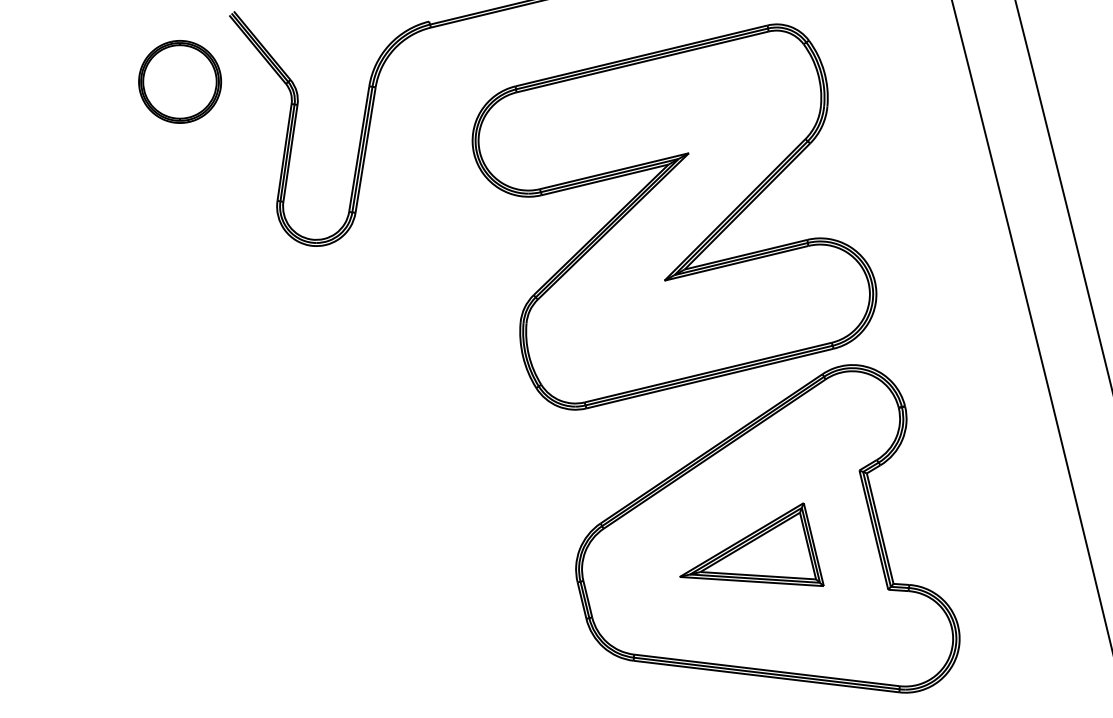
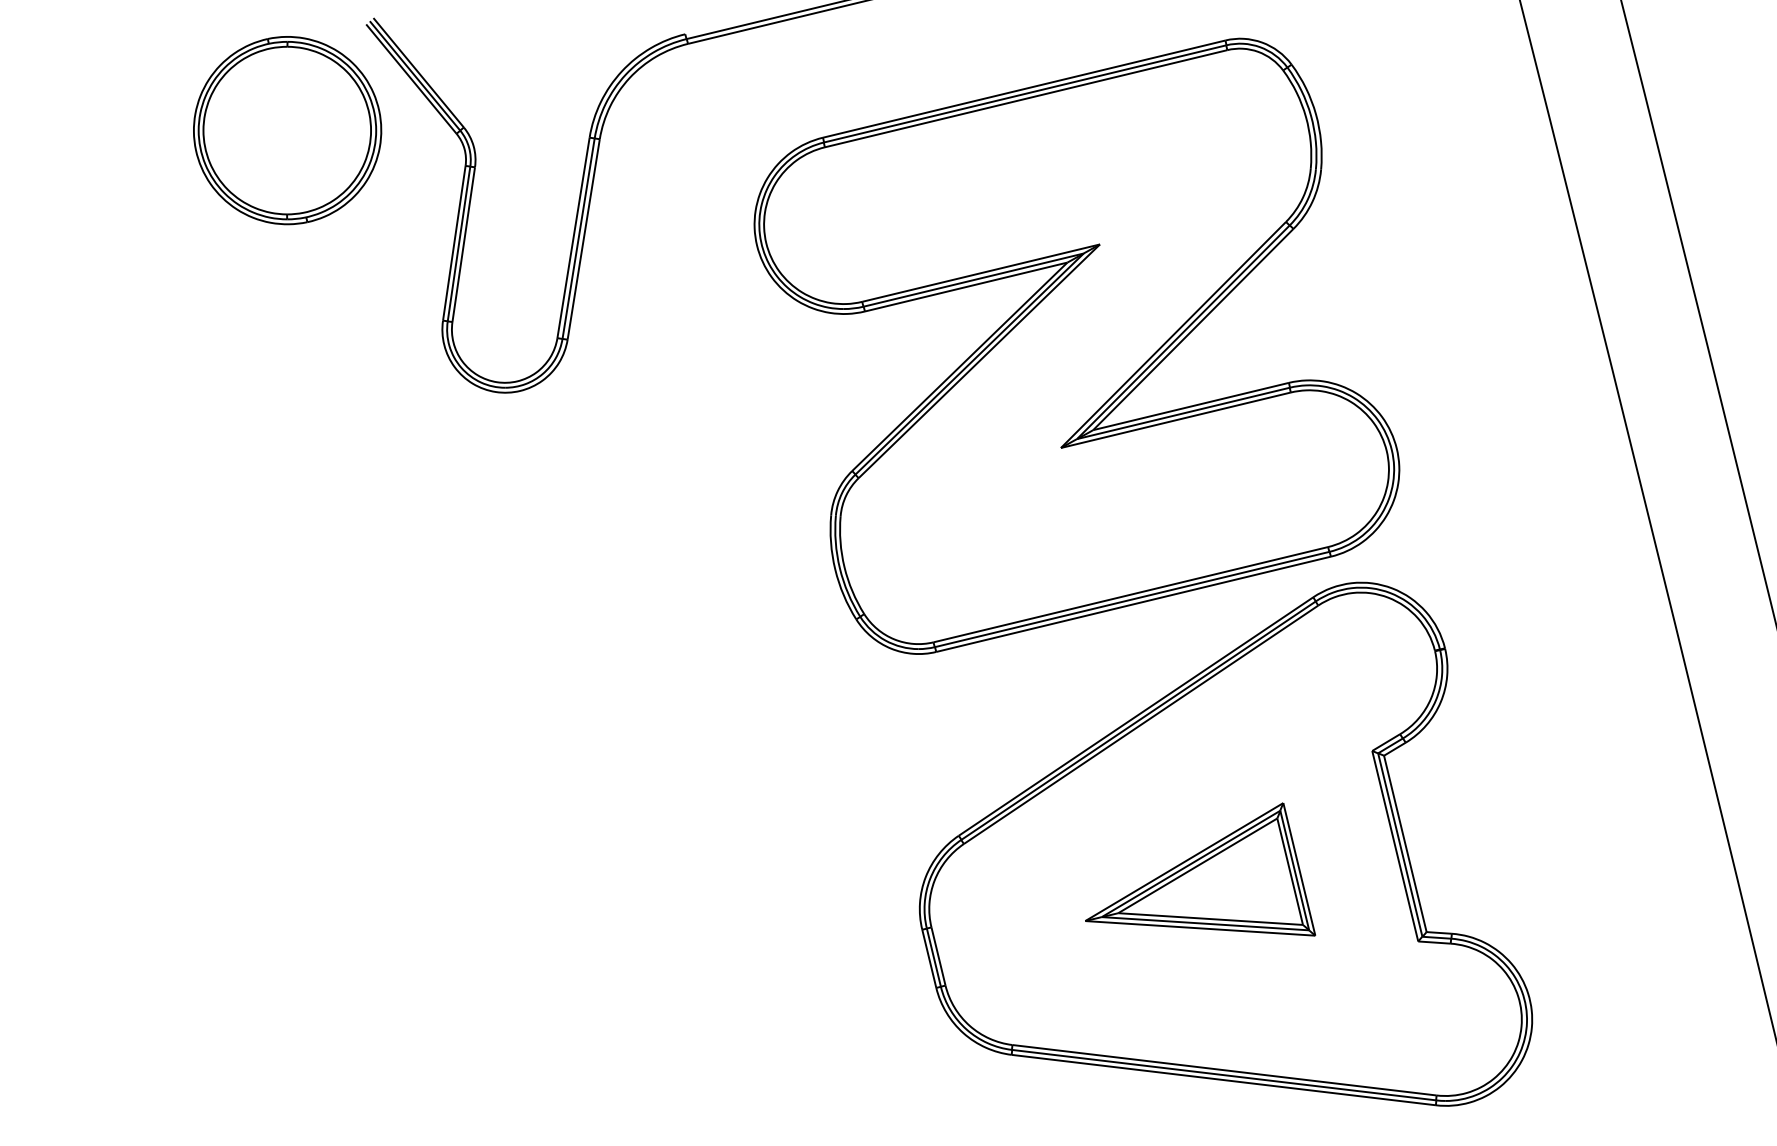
part: (179, 81) -> (286, 129), size x1.43

